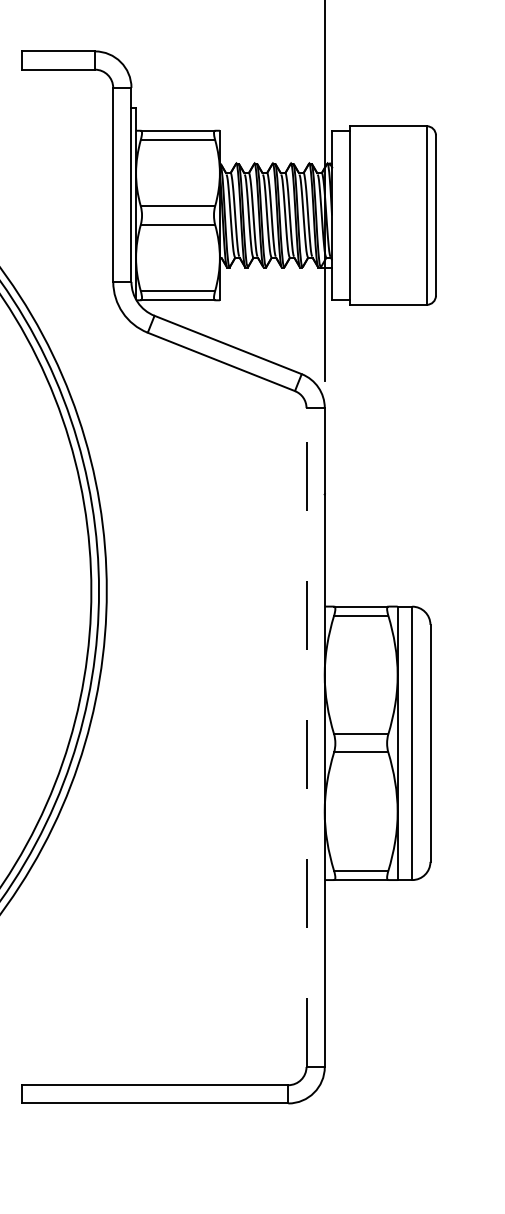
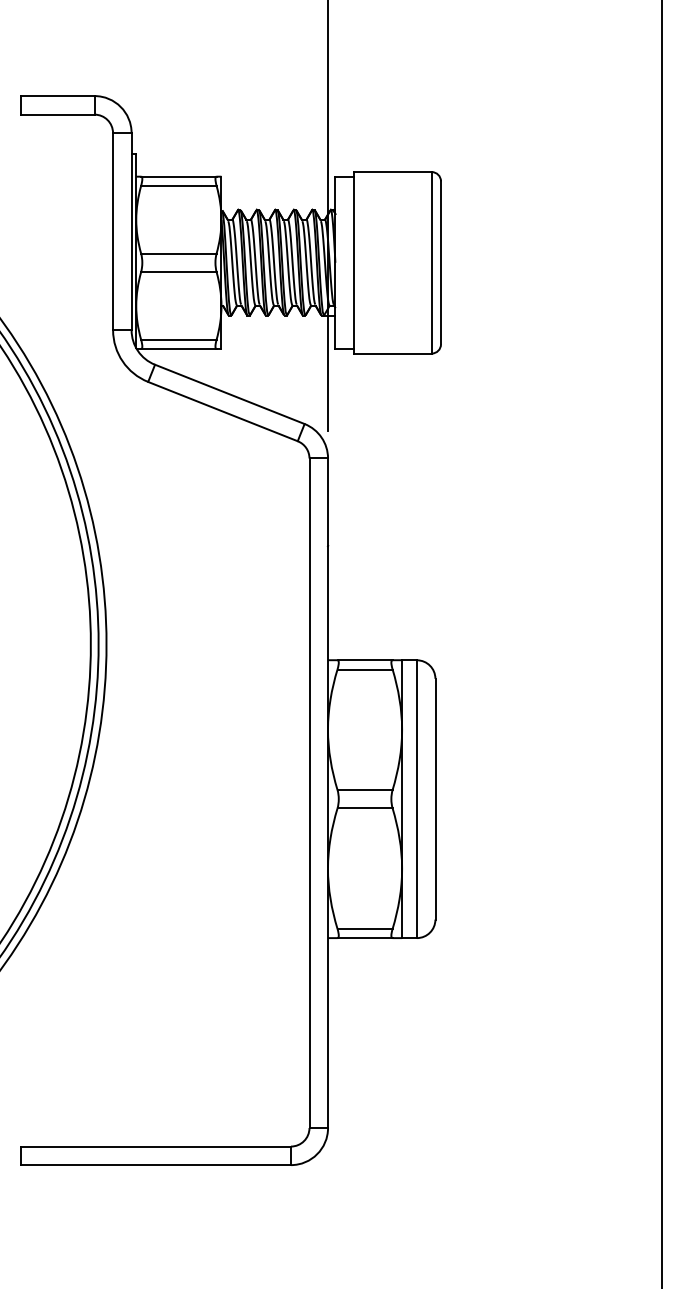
line: (306, 737) -> (309, 793), dashed -> solid

